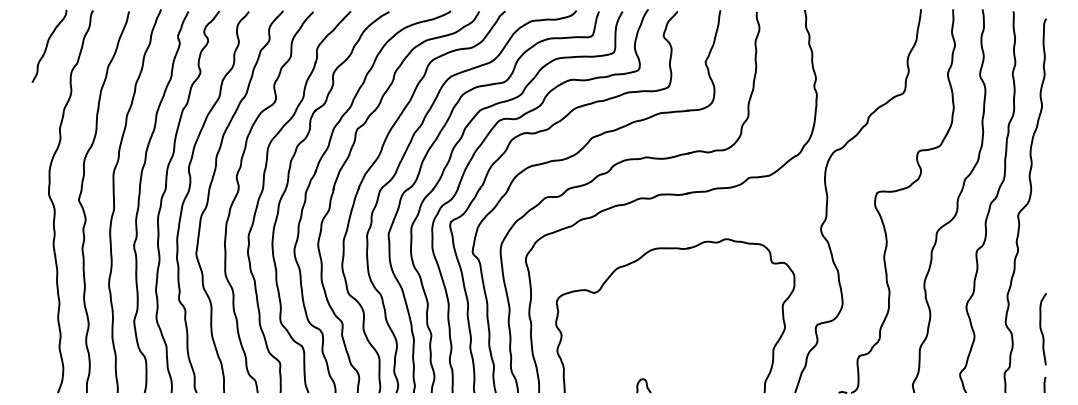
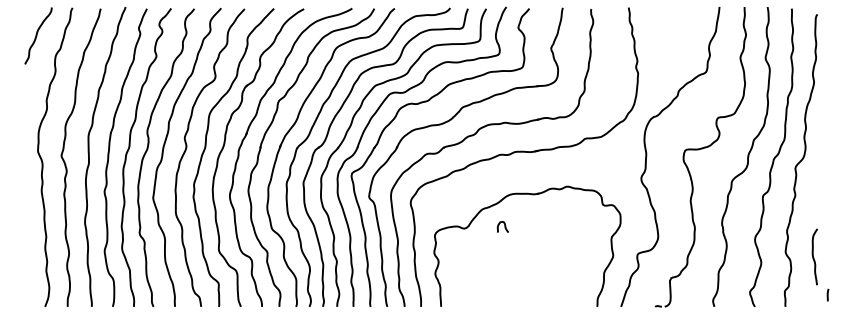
curve: (645, 383) -> (504, 225), moved
line: (1044, 384) -> (827, 294), moved

